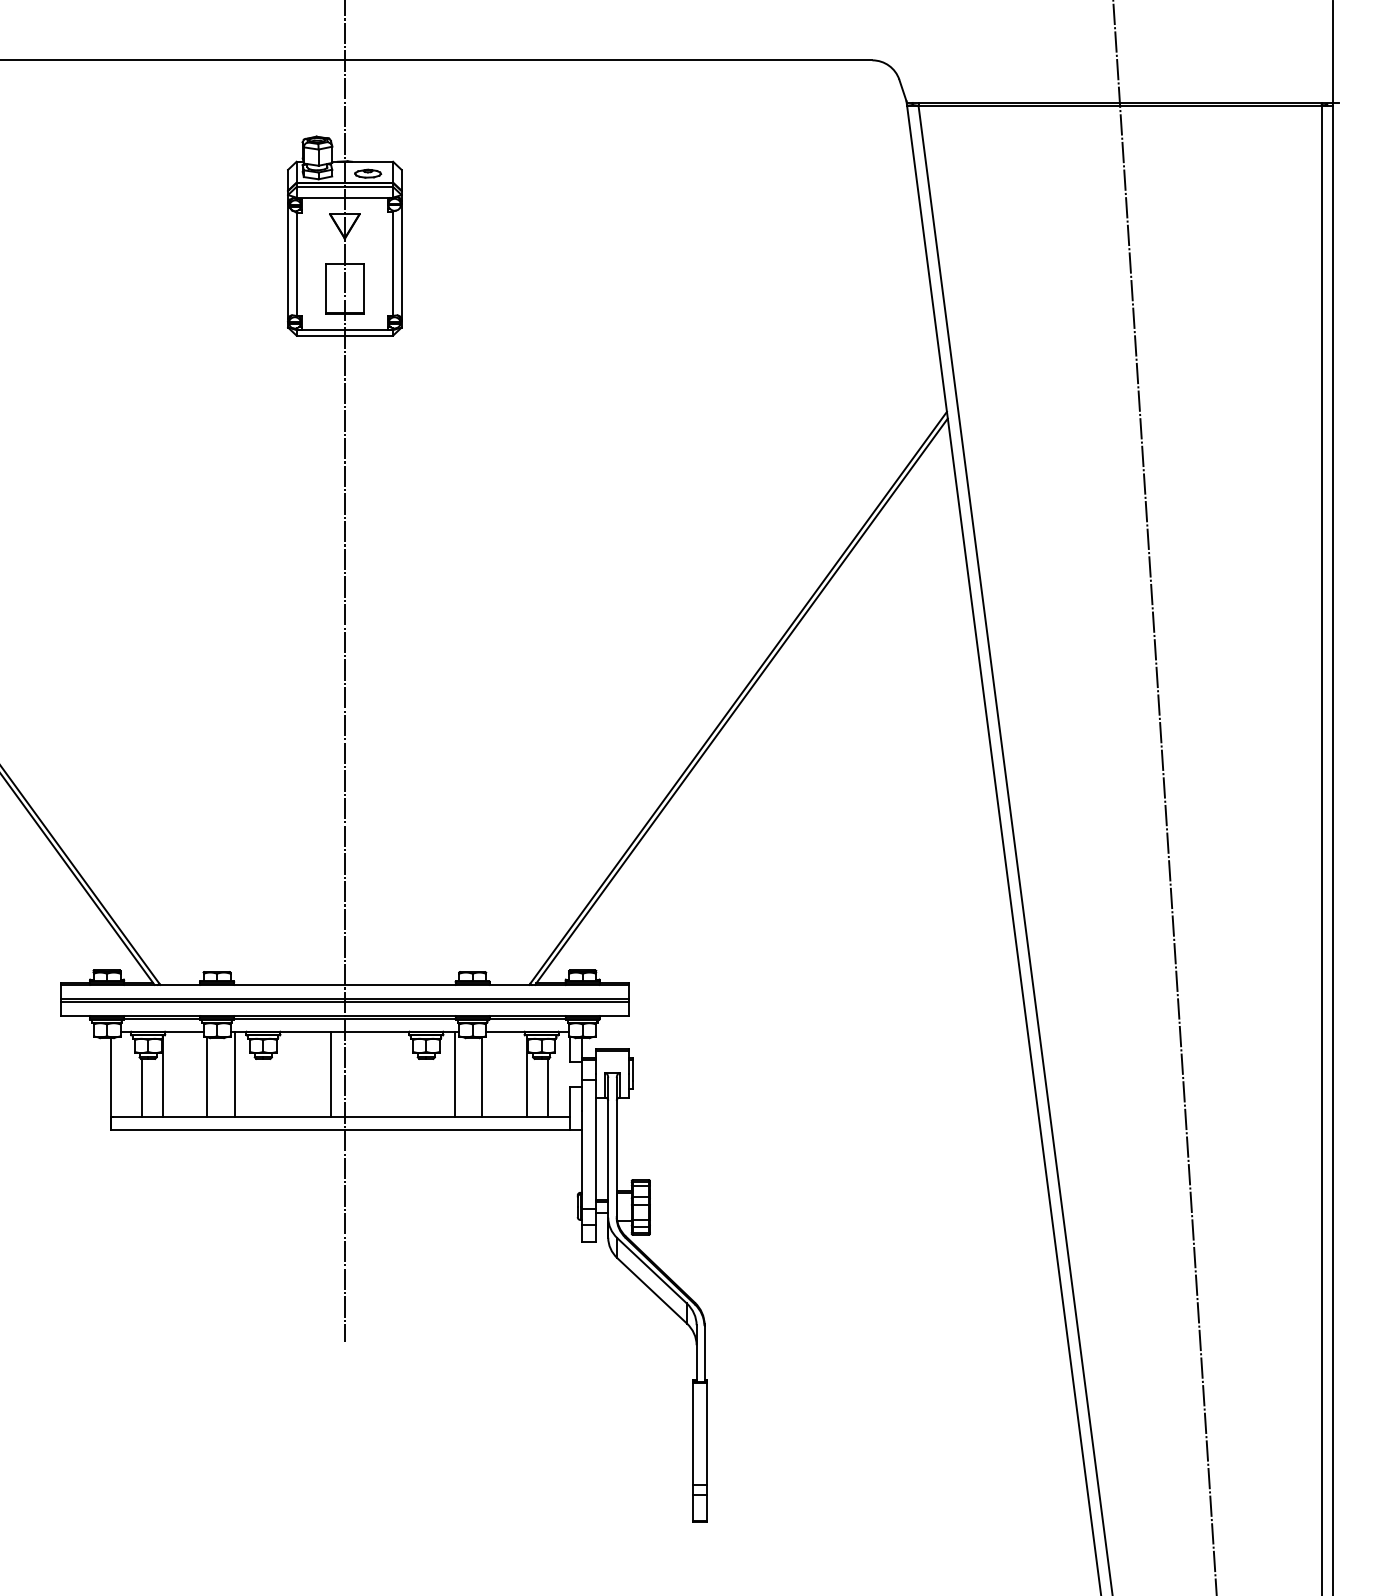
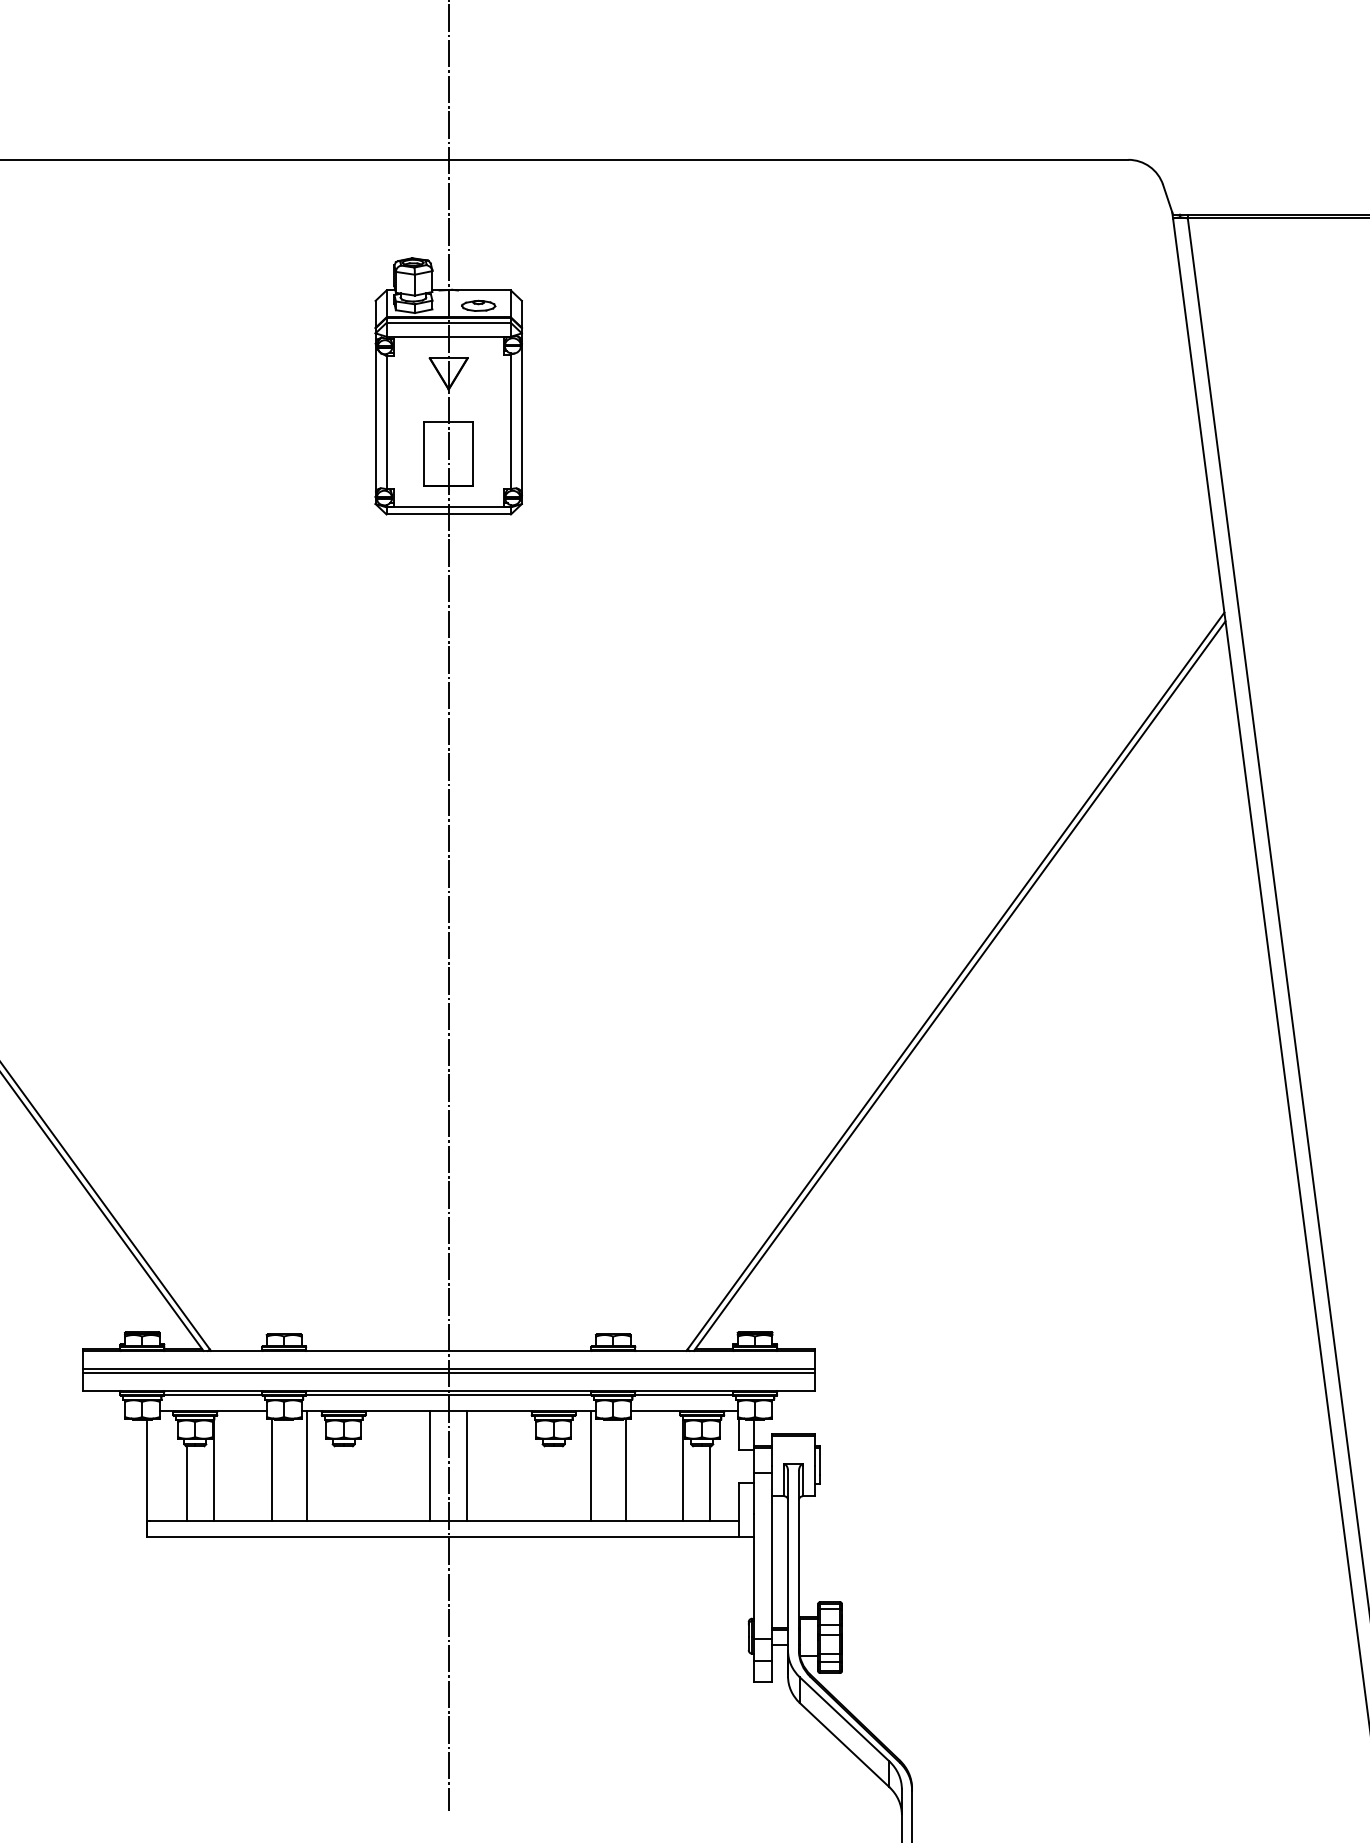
line: (359, 1073) -> (467, 1465), added

